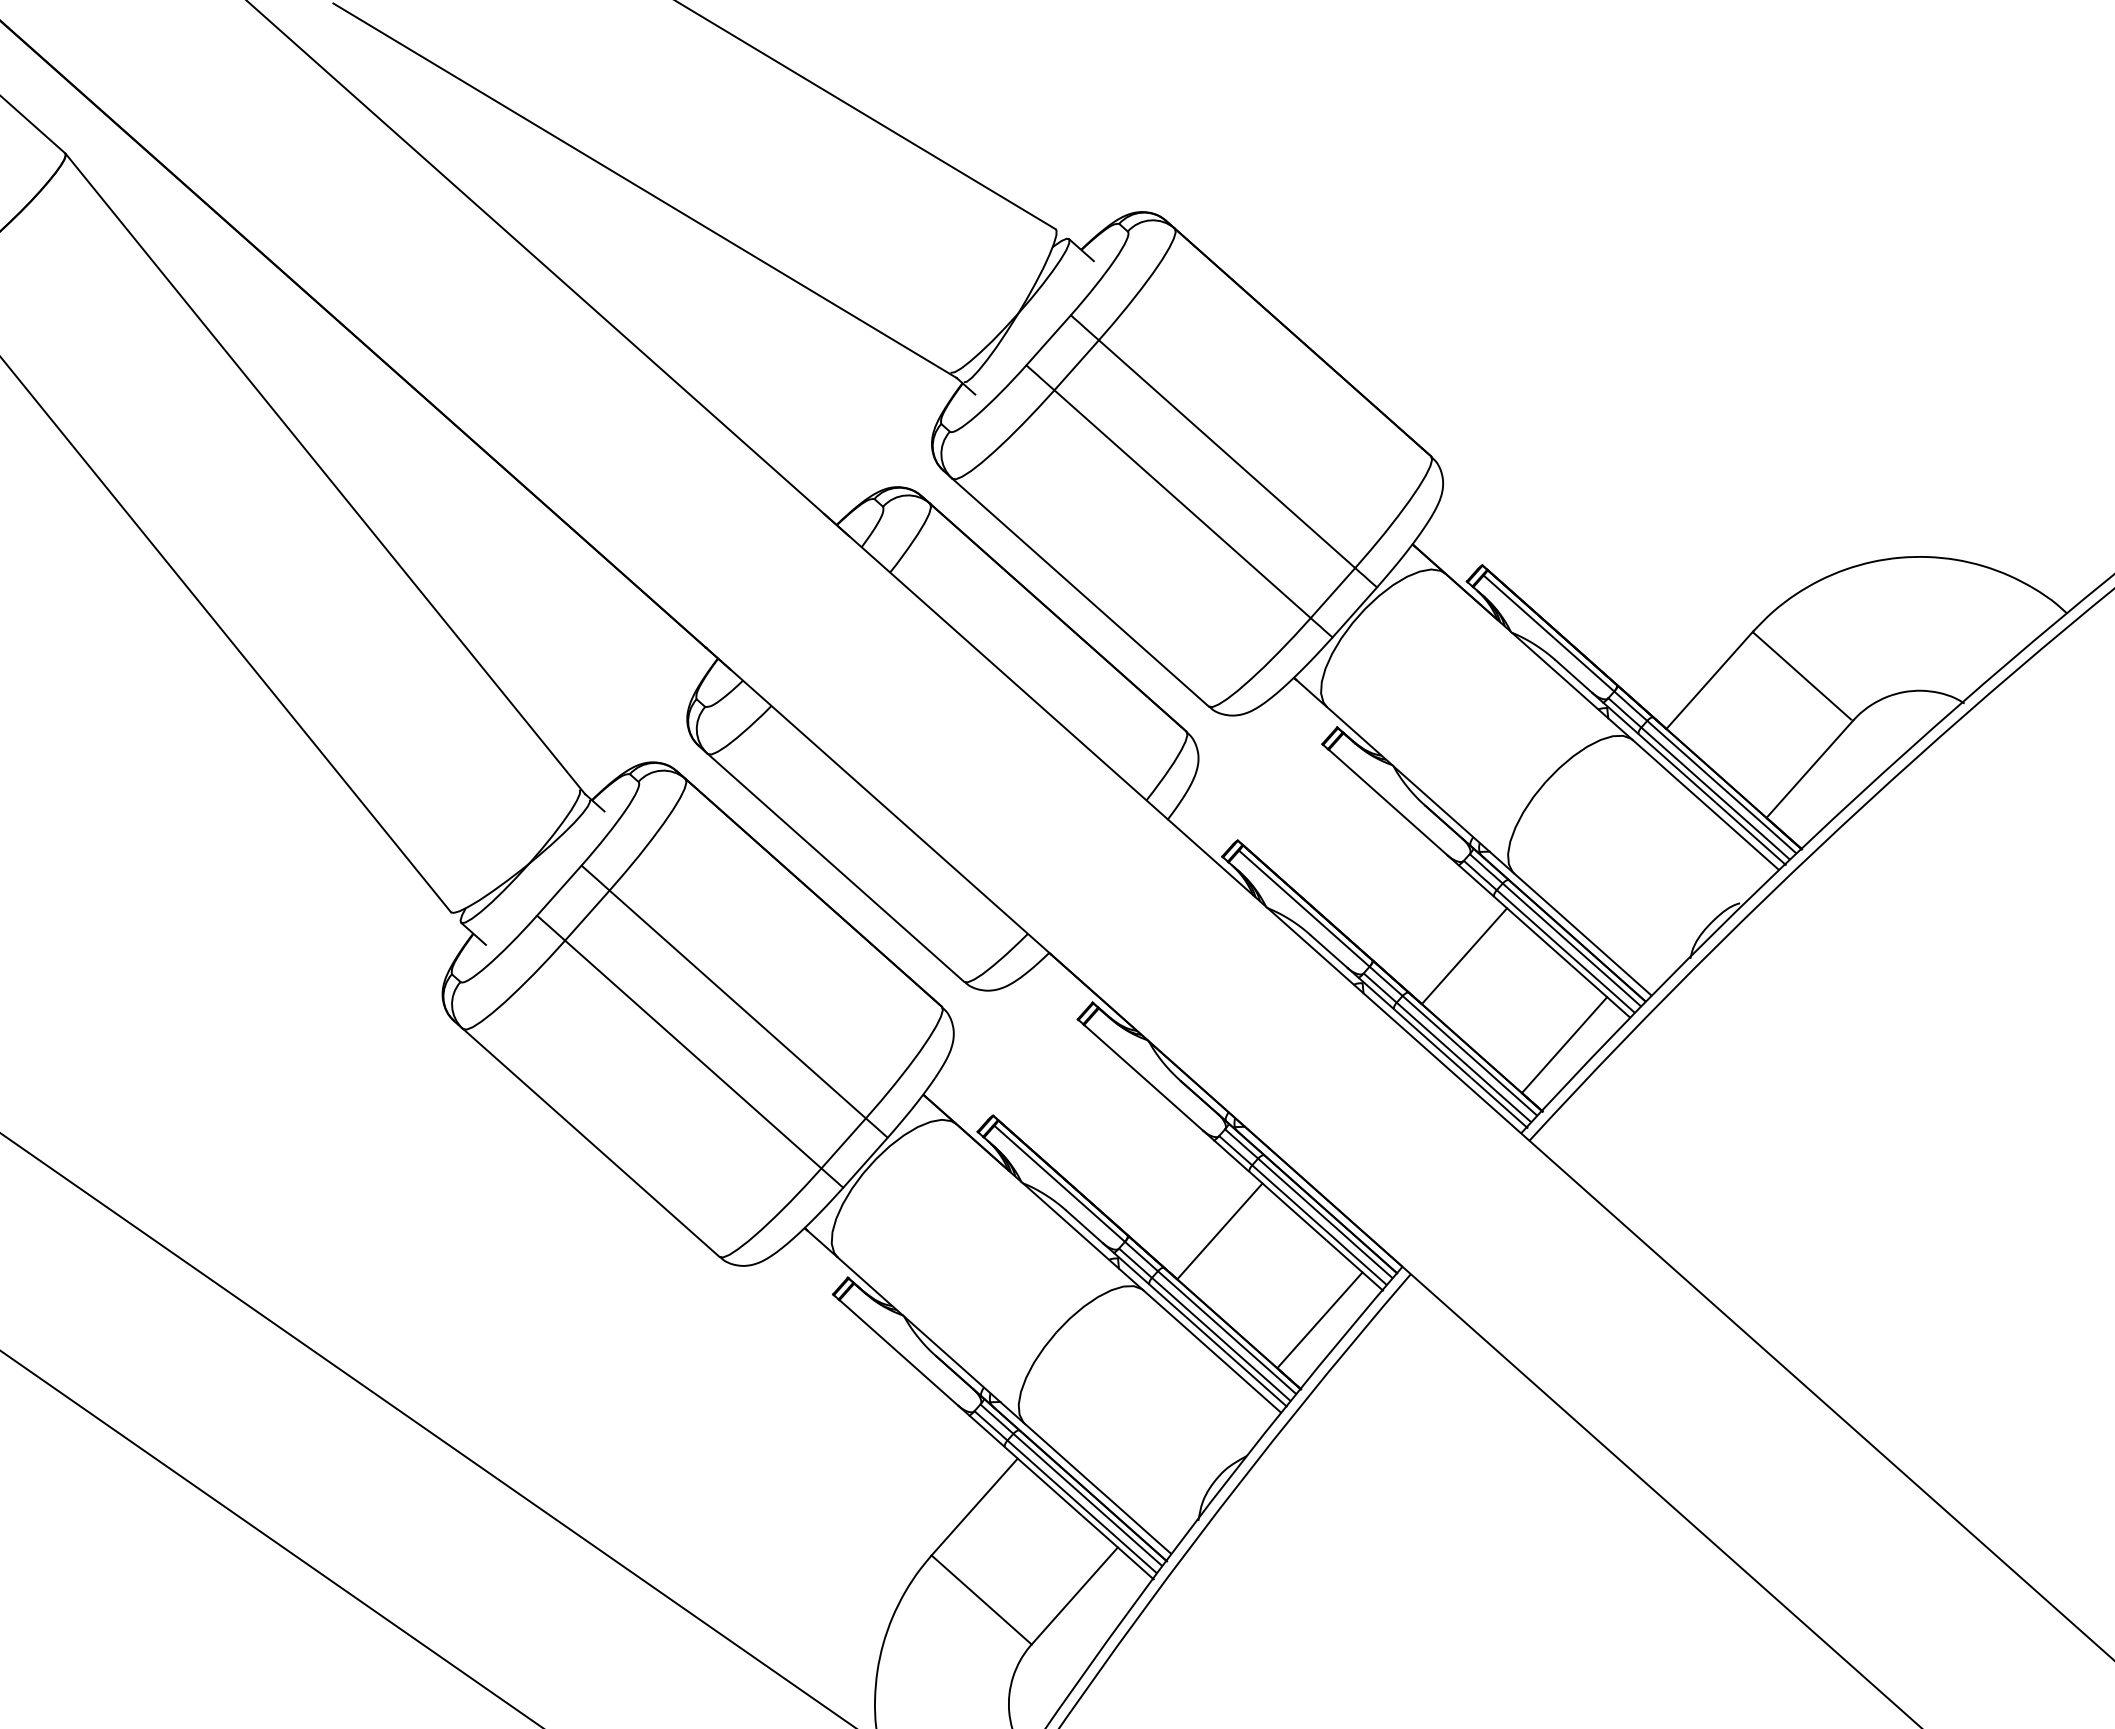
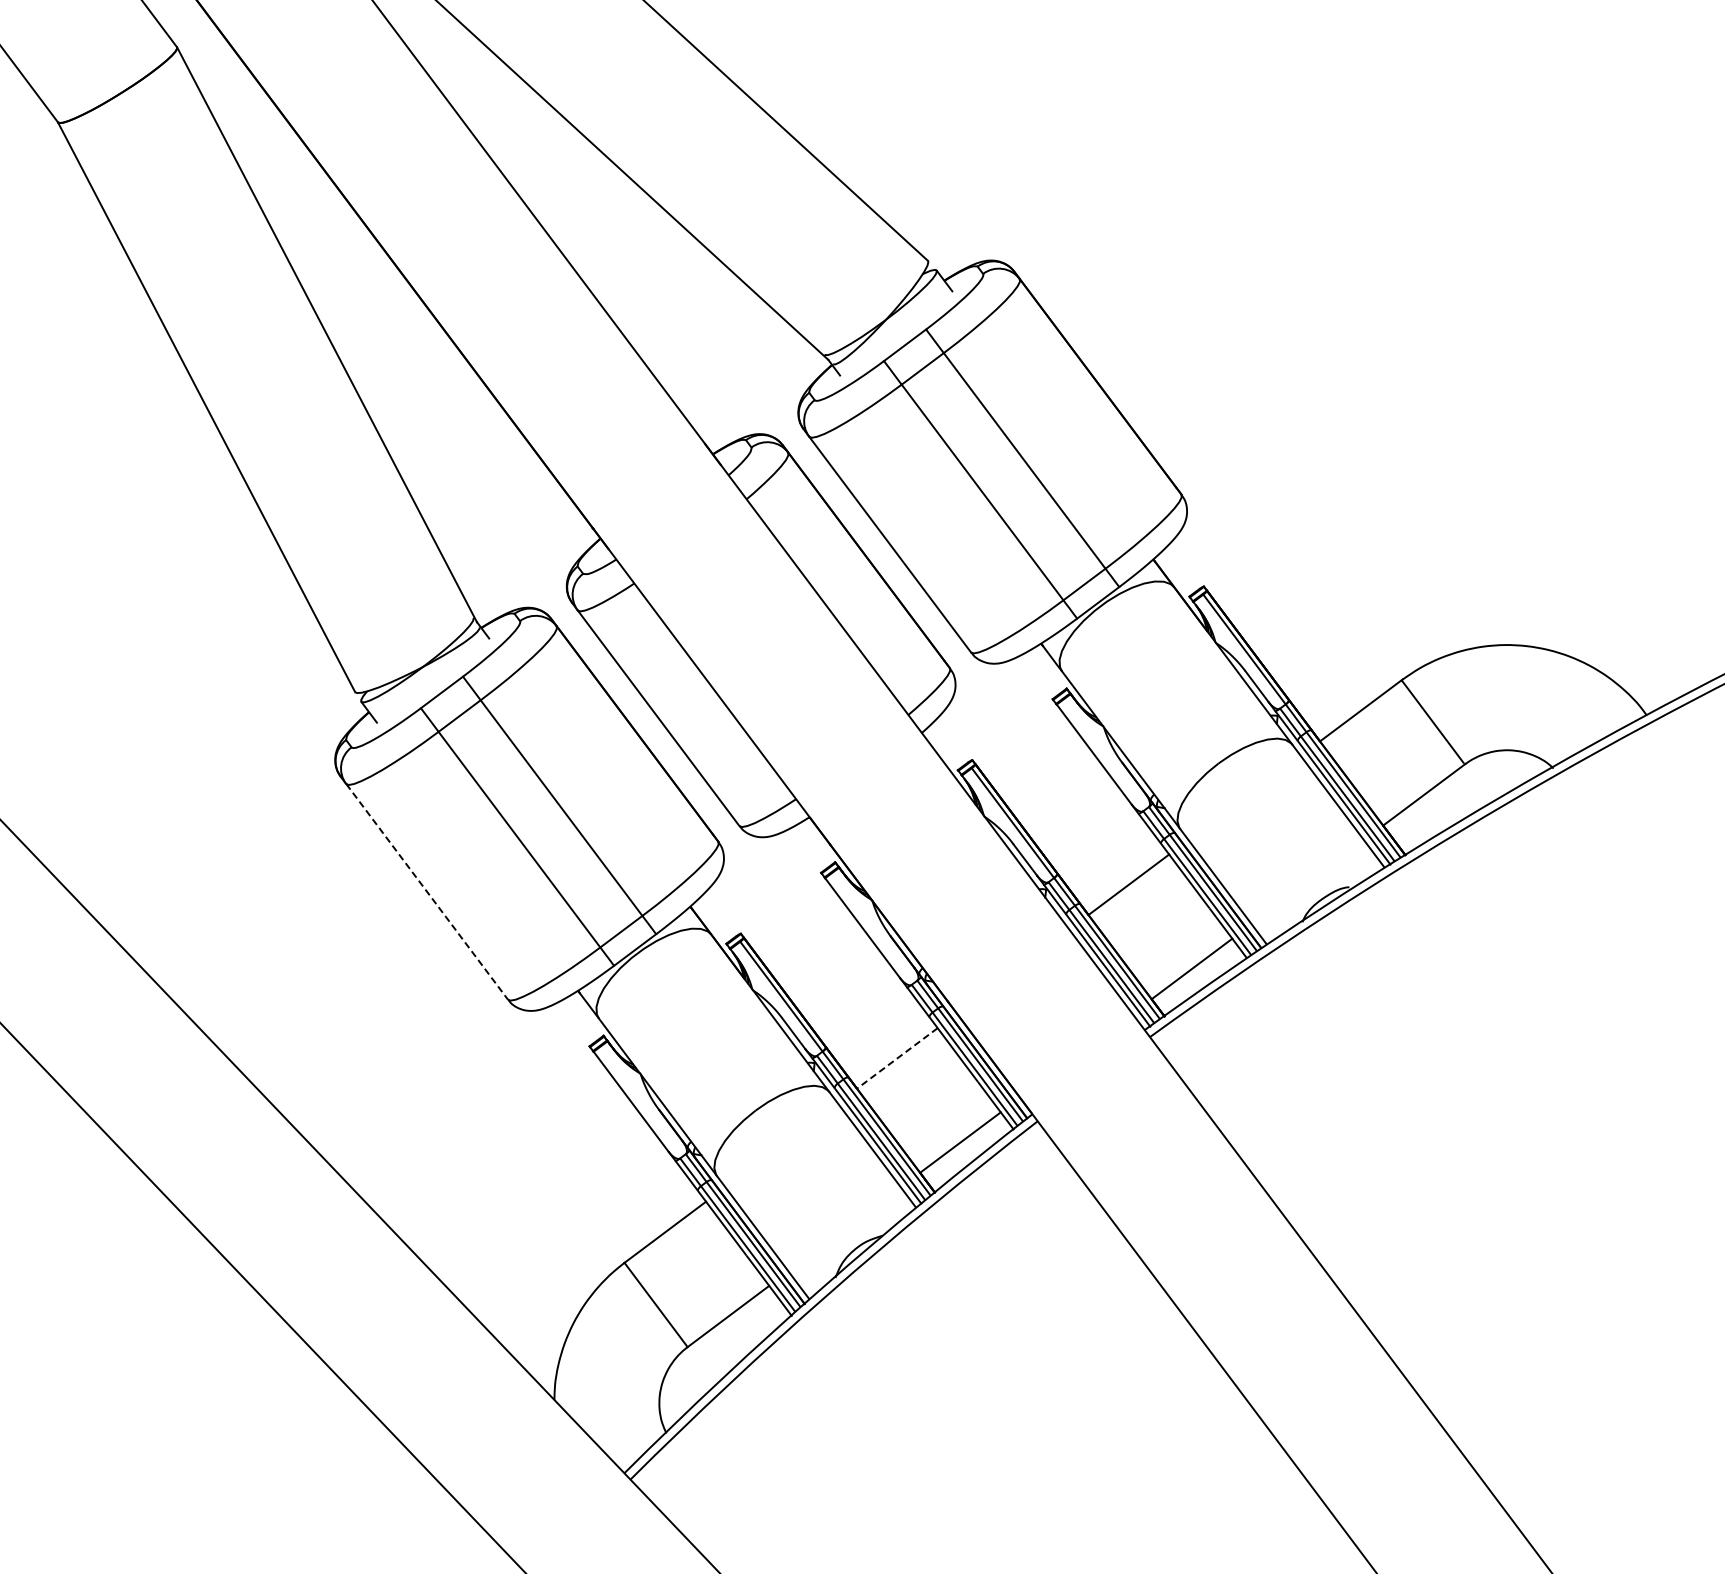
line: (591, 1142) -> (427, 891), solid -> dashed
line: (1218, 1231) -> (896, 1058), solid -> dashed

